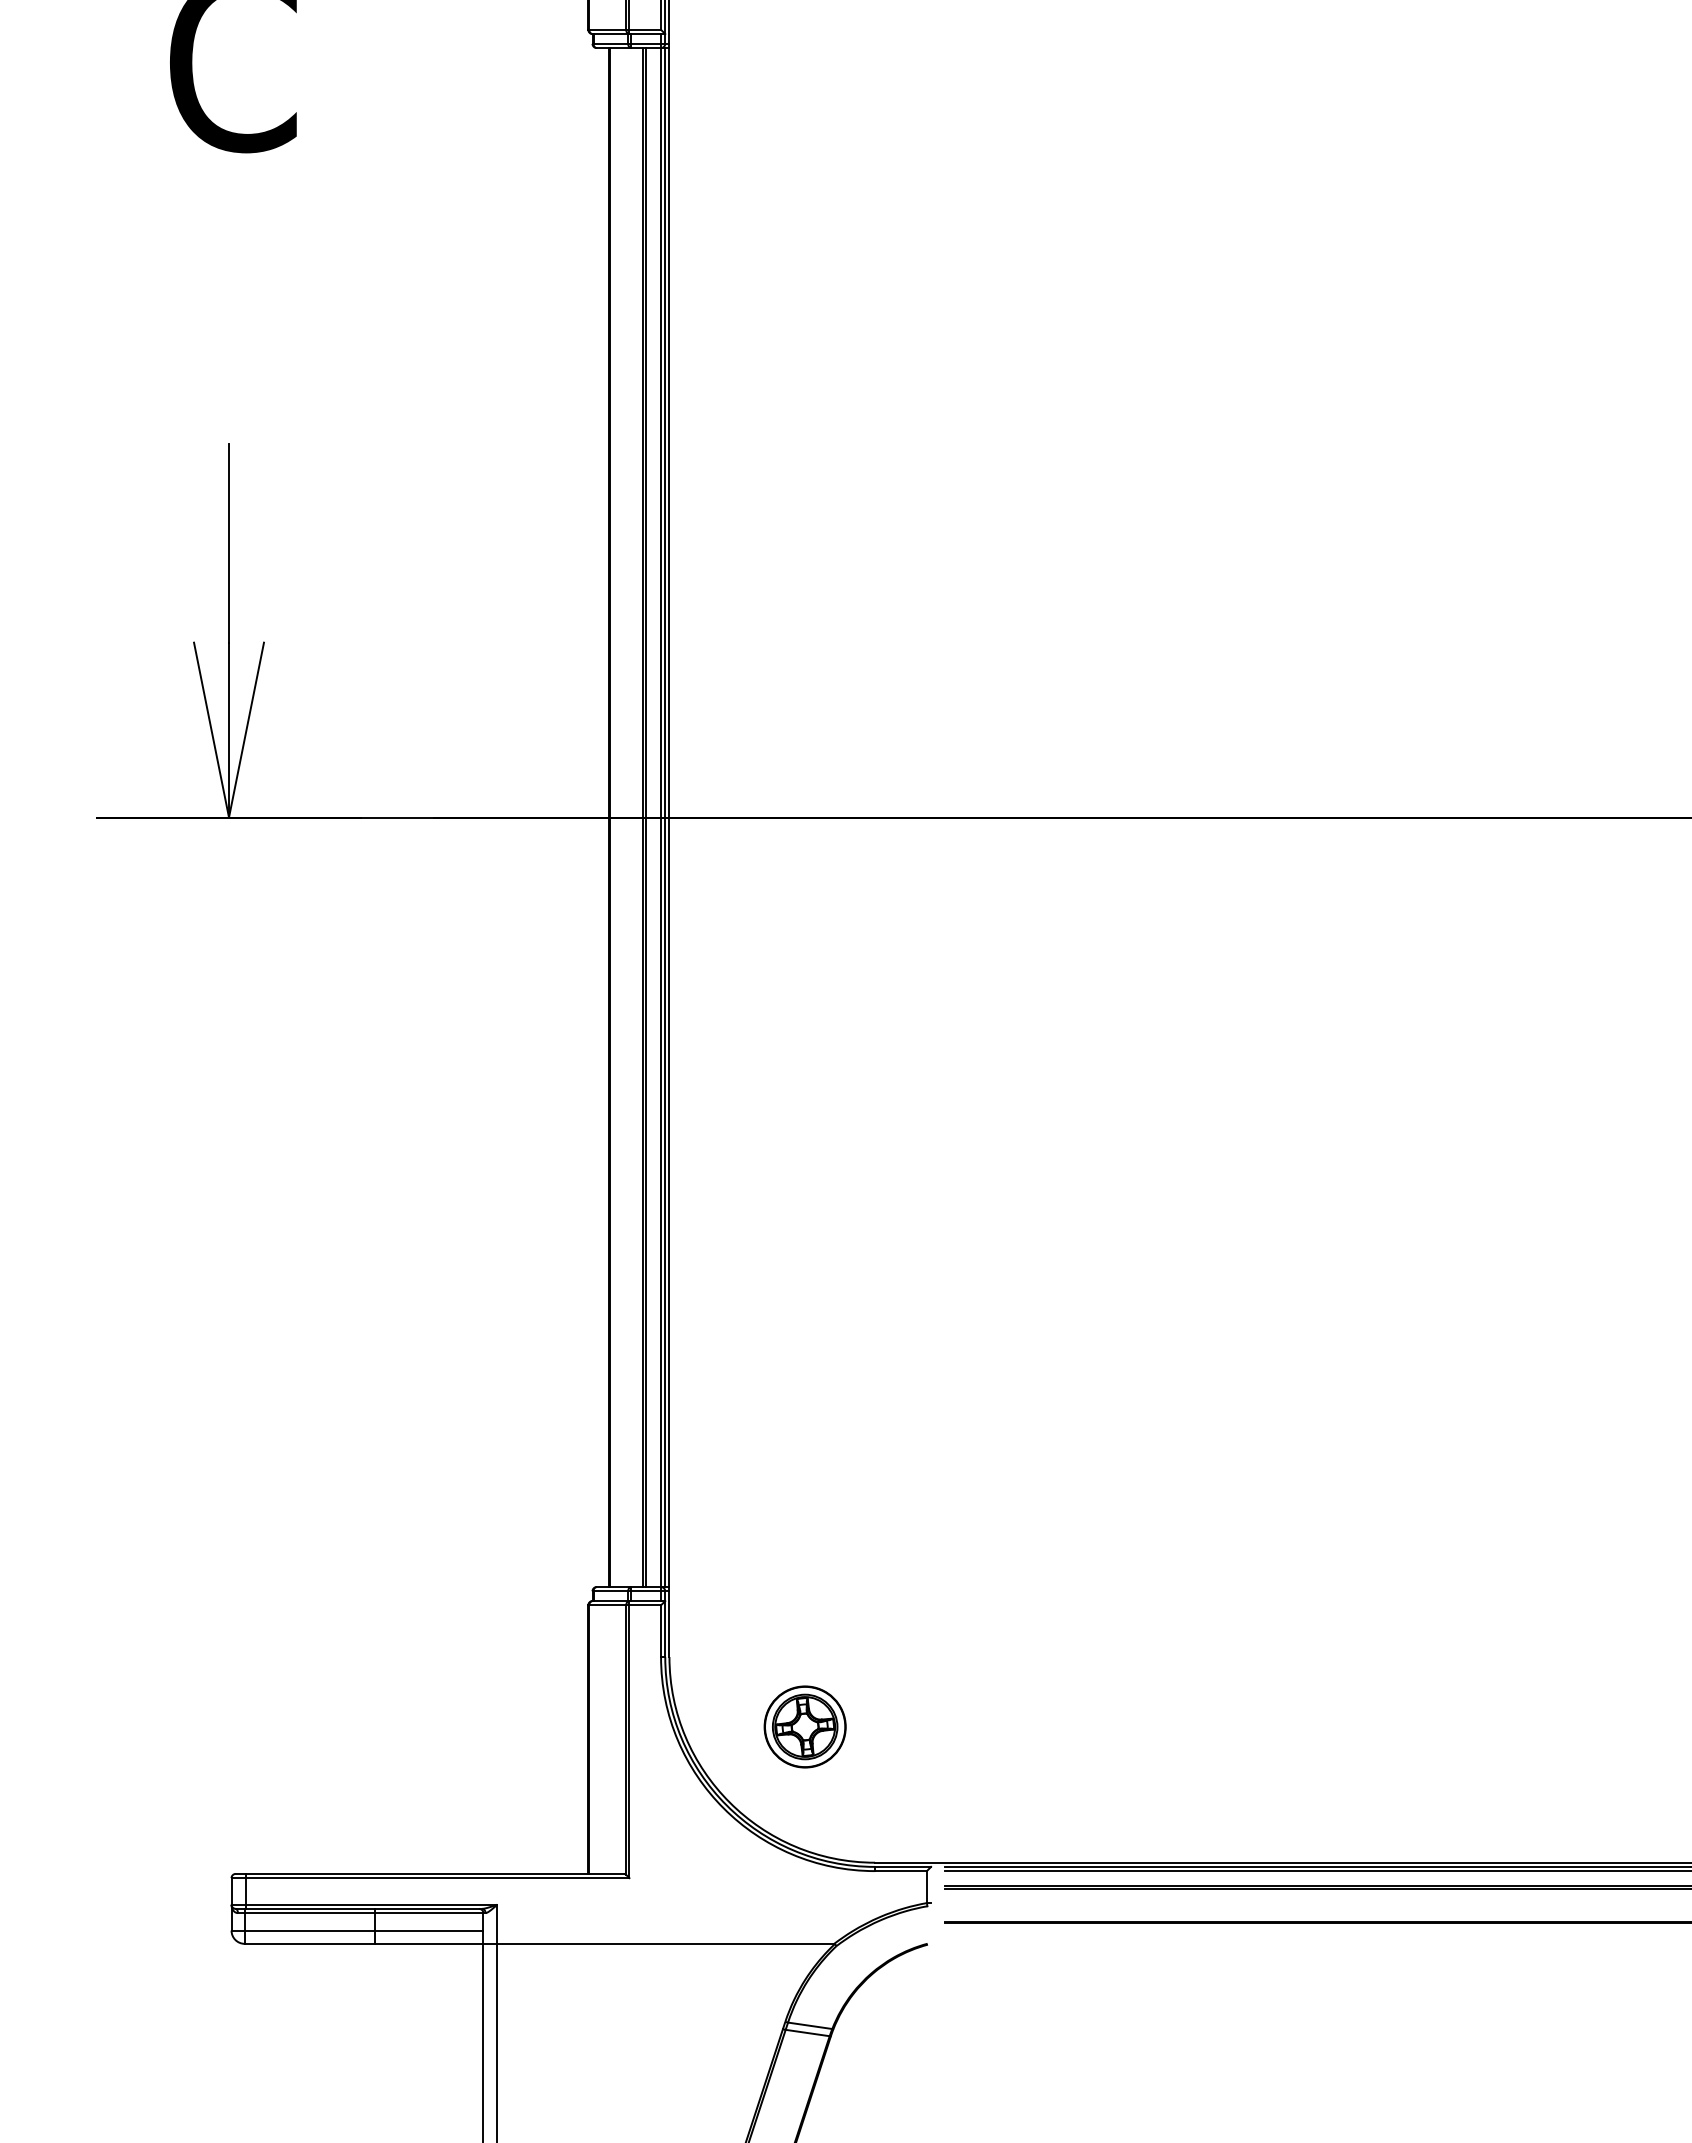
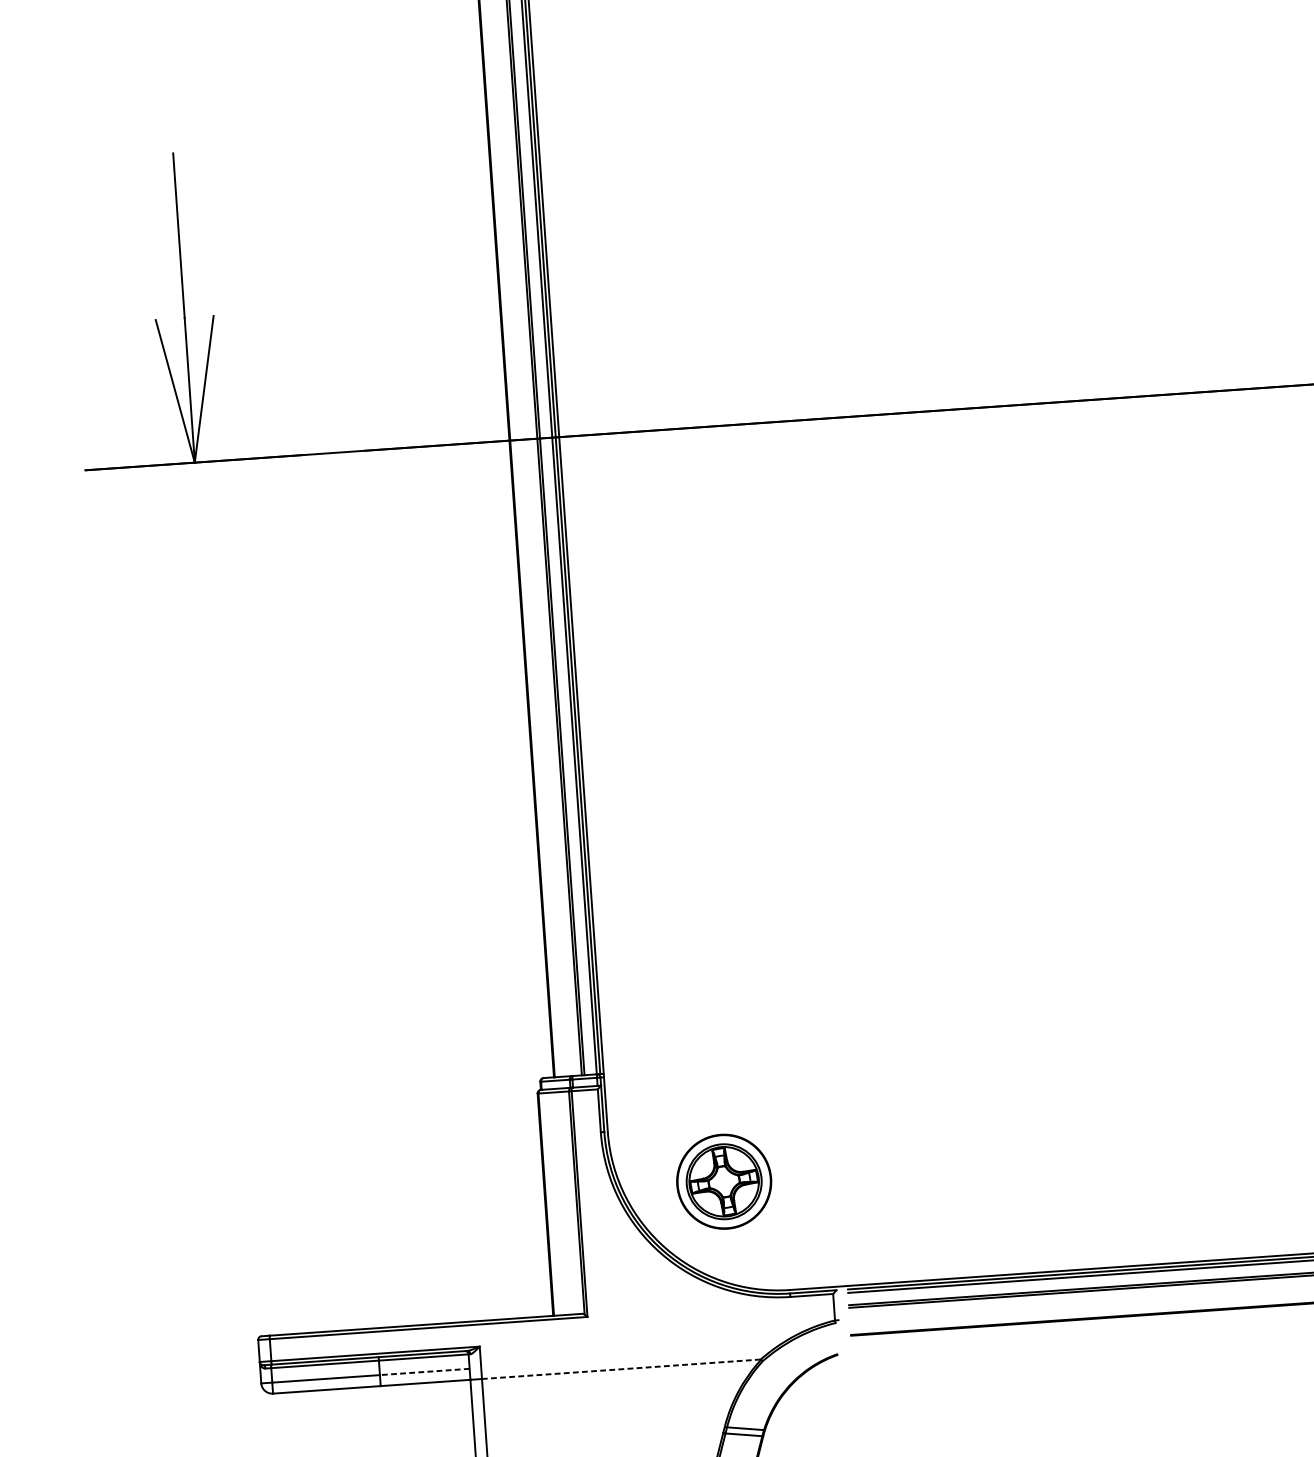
part: (804, 1726) -> (723, 1181), size x1.4
line: (428, 1930) -> (424, 1371), solid -> dashed
line: (665, 1943) -> (621, 1368), solid -> dashed

